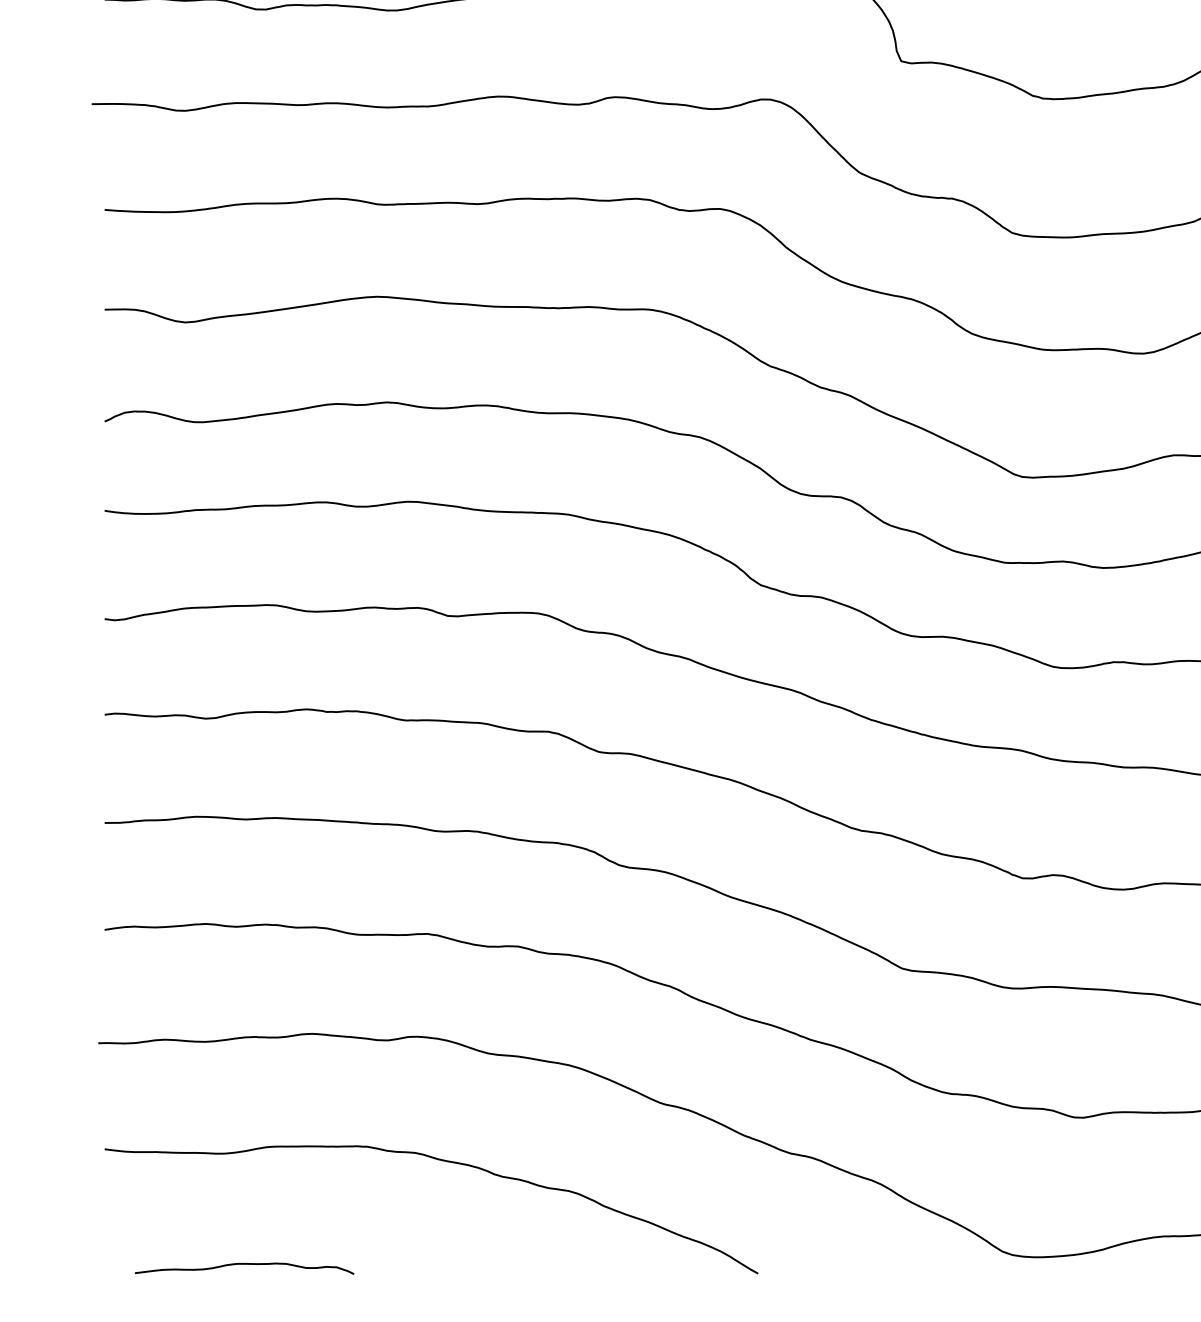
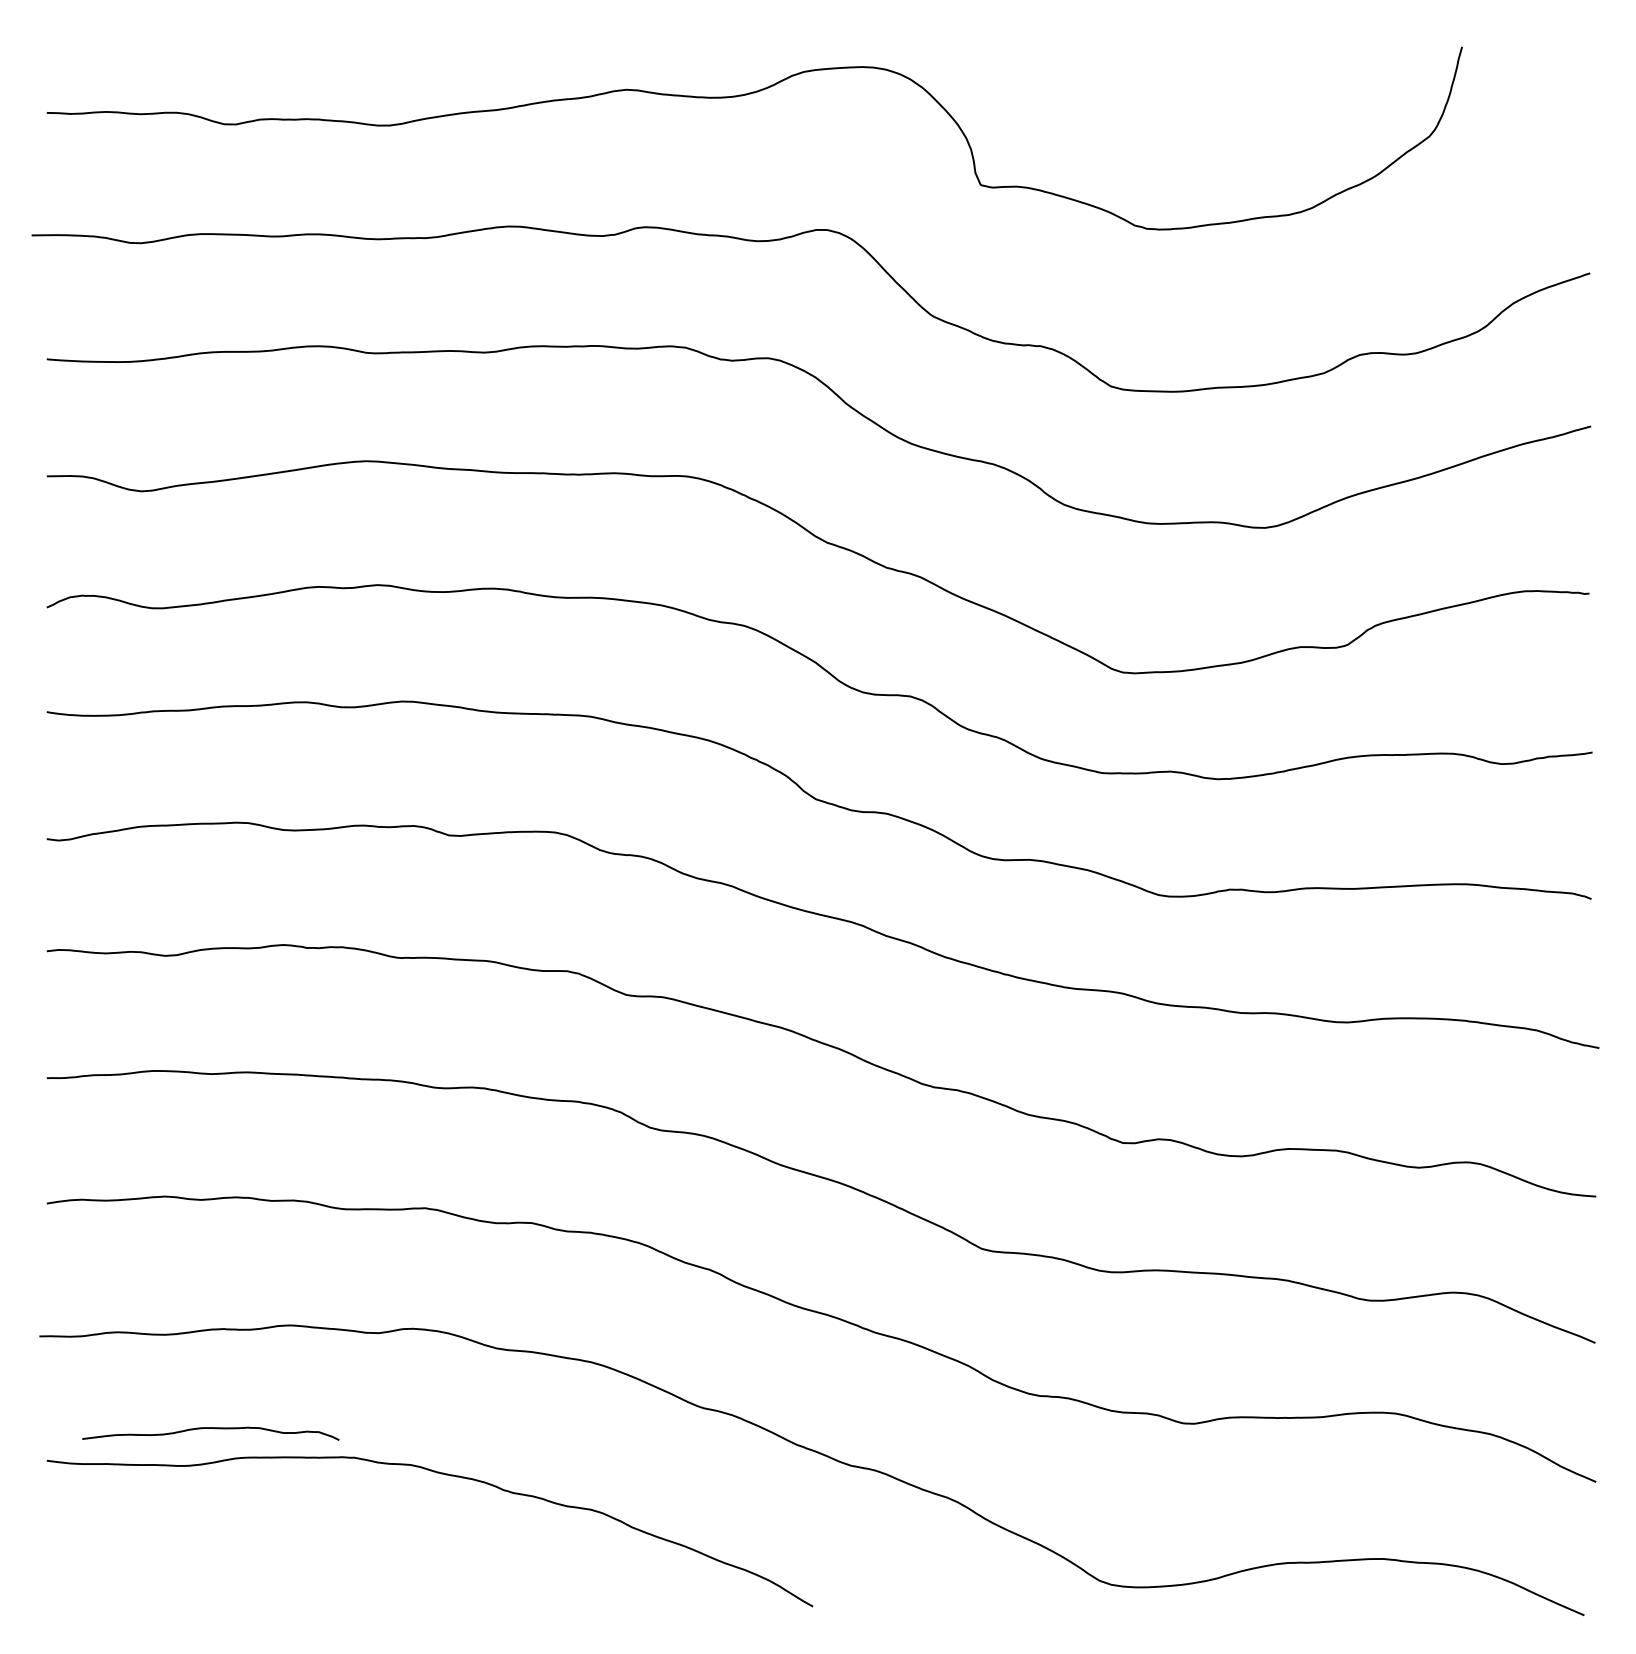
curve: (244, 1264) -> (210, 1428), moved

